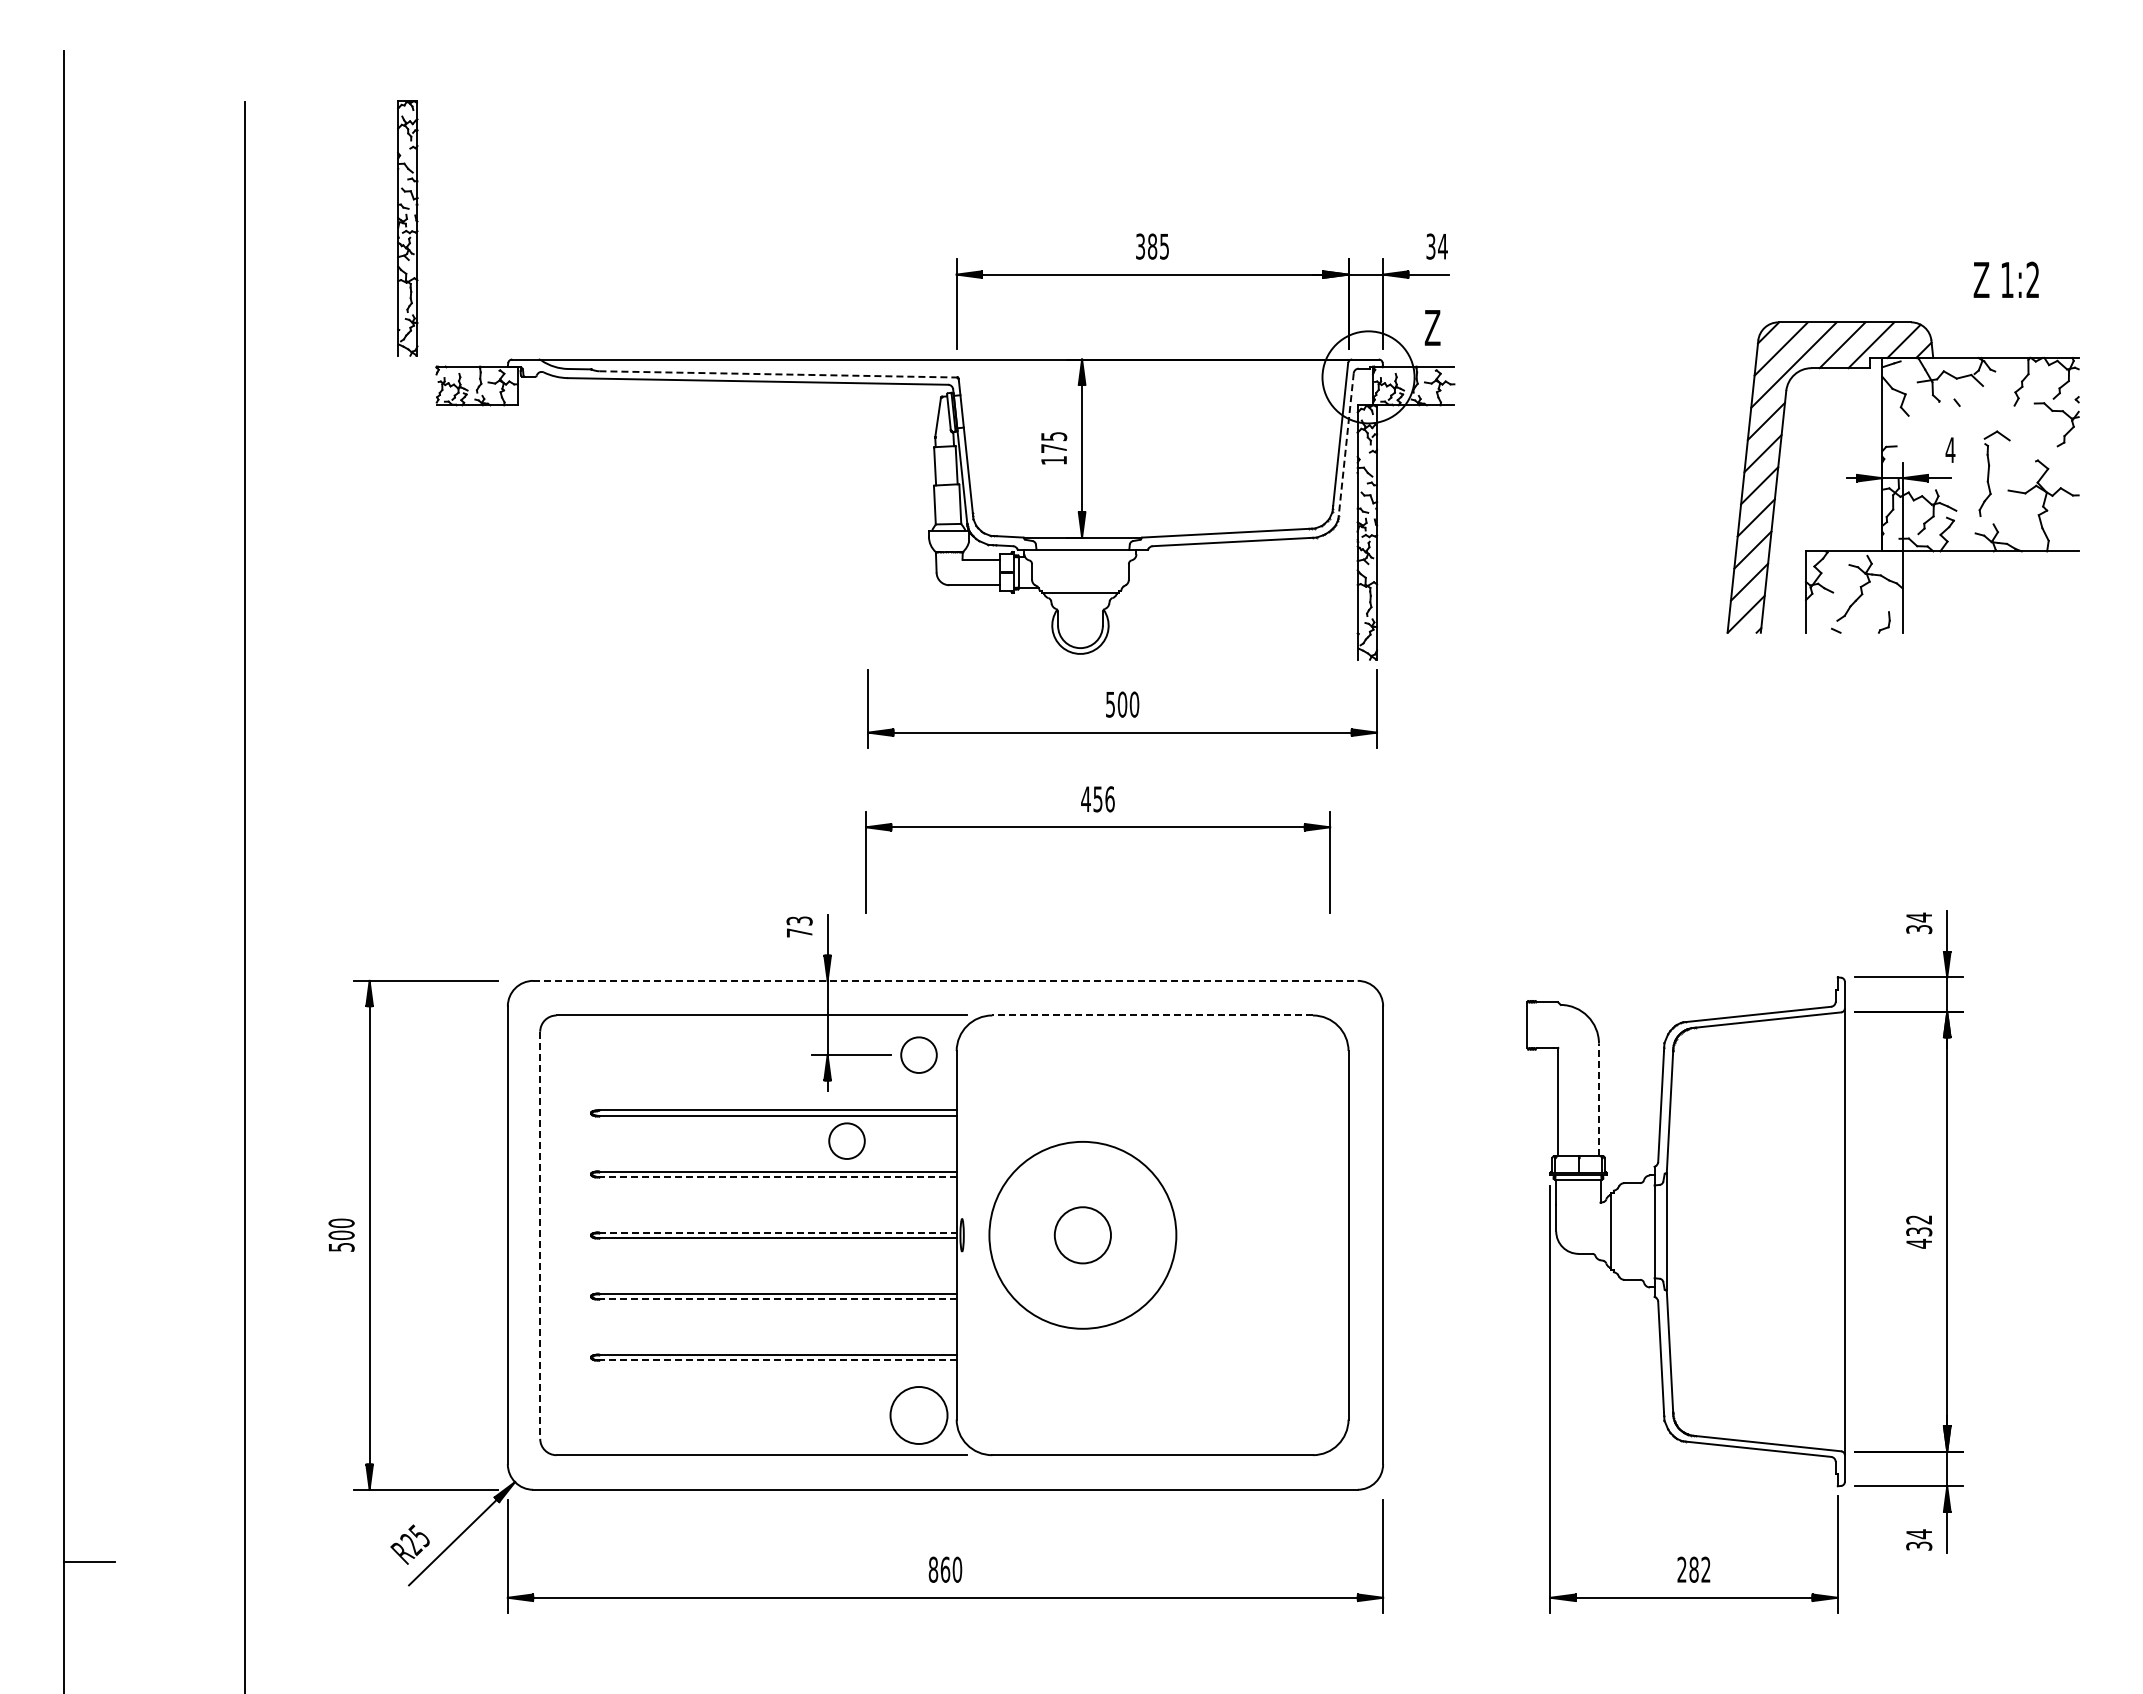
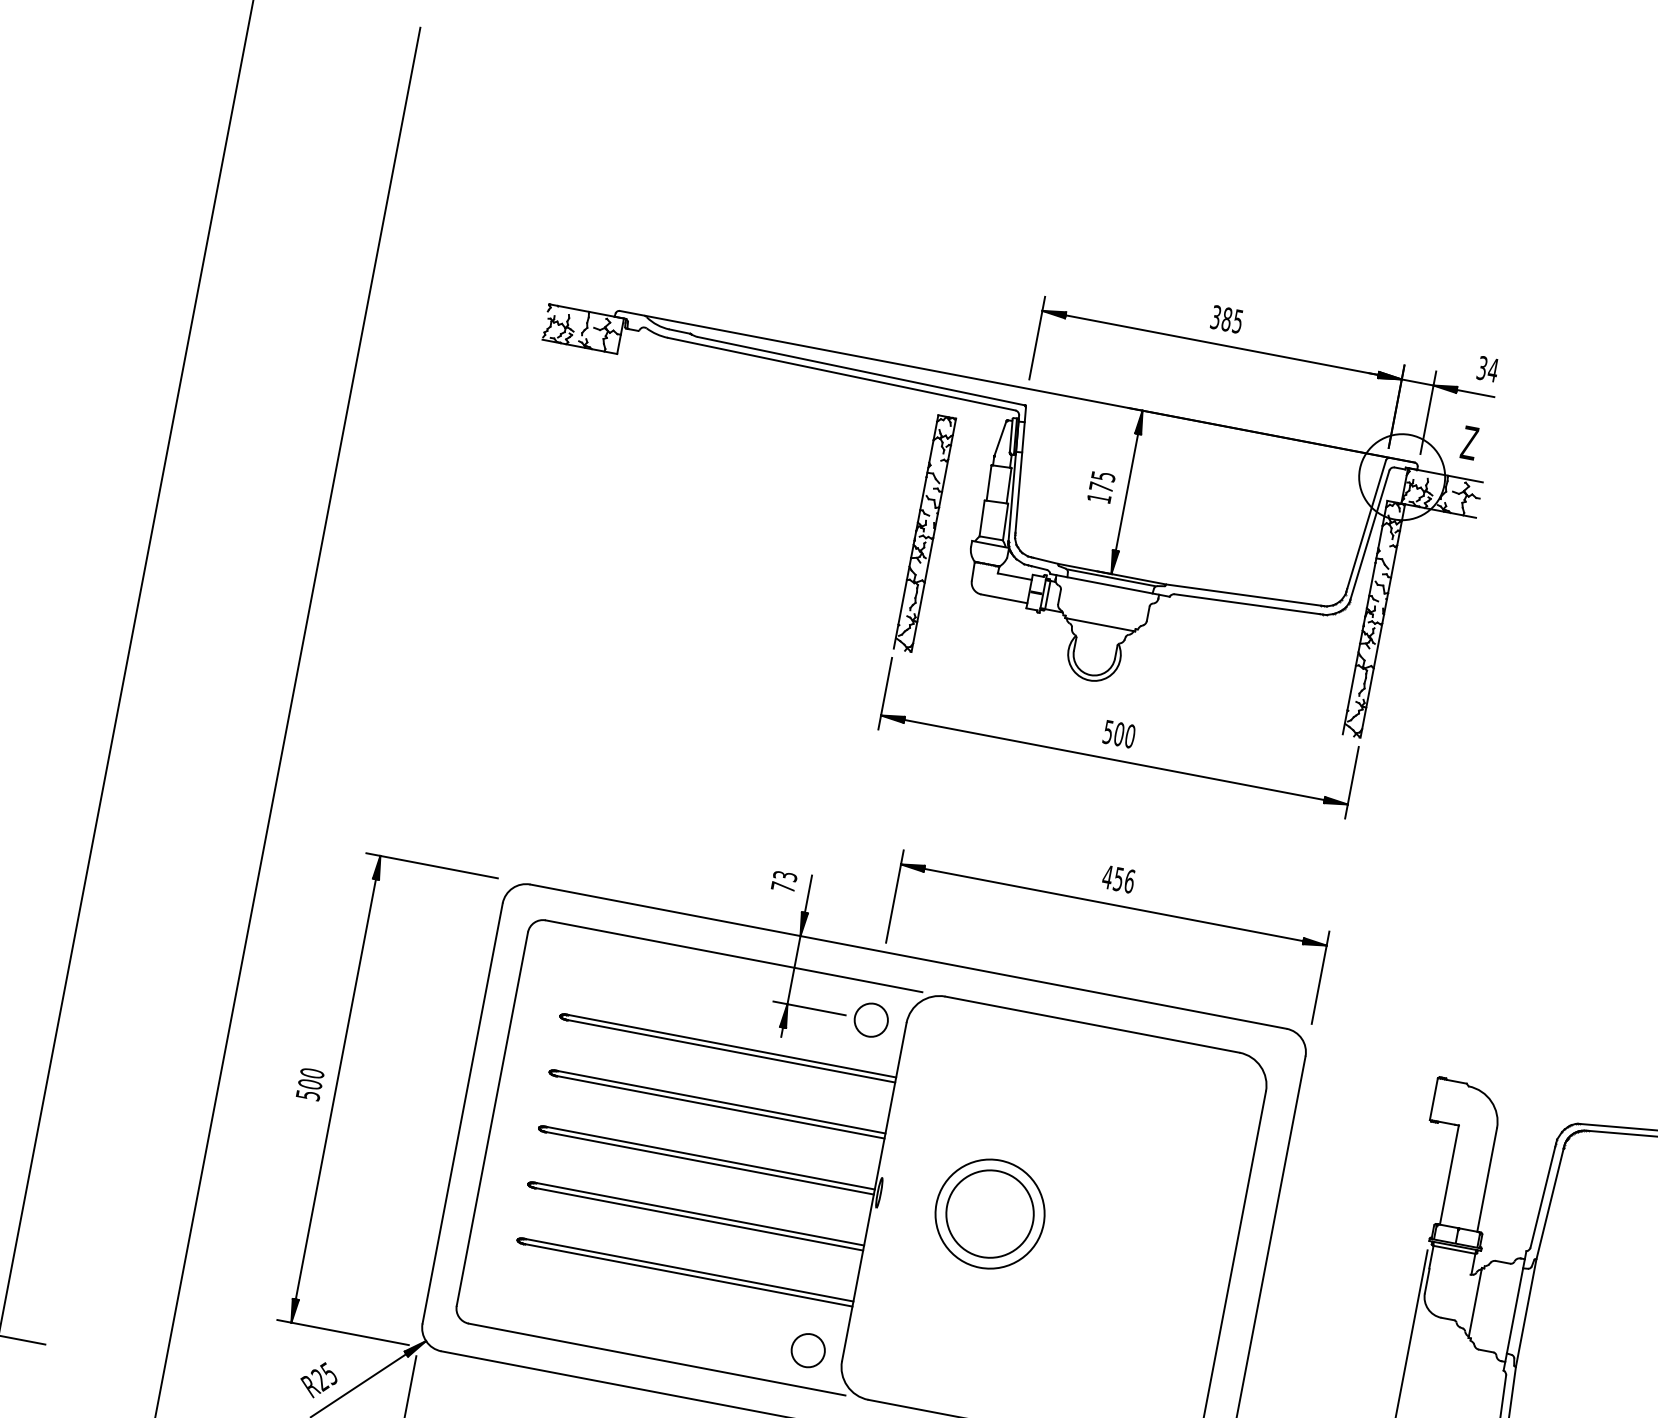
part: (407, 228) -> (924, 533), moved
line: (778, 374) -> (861, 371), dashed -> solid
line: (1346, 444) -> (1370, 534), dashed -> solid
line: (1082, 541) -> (1111, 577), added
part: (1098, 827) -> (1114, 905), moved
line: (945, 980) -> (908, 956), dashed -> solid
line: (1152, 1015) -> (1092, 1024), dashed -> solid
line: (1598, 1099) -> (1486, 1179), dashed -> solid
circle: (846, 1140) -> (789, 1085), removed
line: (778, 1177) -> (721, 1107), dashed -> solid
line: (778, 1232) -> (711, 1158), dashed -> solid
circle: (1082, 1234) -> (989, 1213), size x0.62
line: (540, 1235) -> (492, 1119), dashed -> solid
circle: (1082, 1235) -> (989, 1214), size x1.67
line: (778, 1299) -> (699, 1219), dashed -> solid
line: (778, 1360) -> (689, 1275), dashed -> solid
circle: (918, 1415) -> (807, 1350), size x0.62

